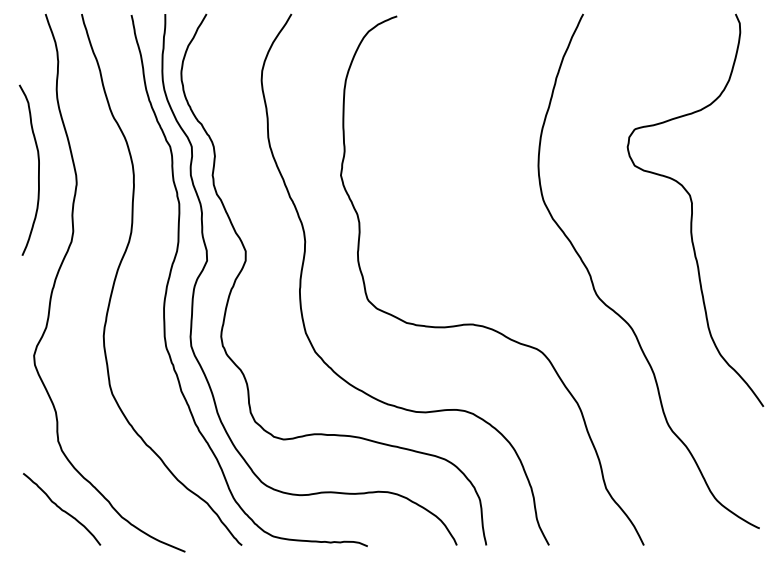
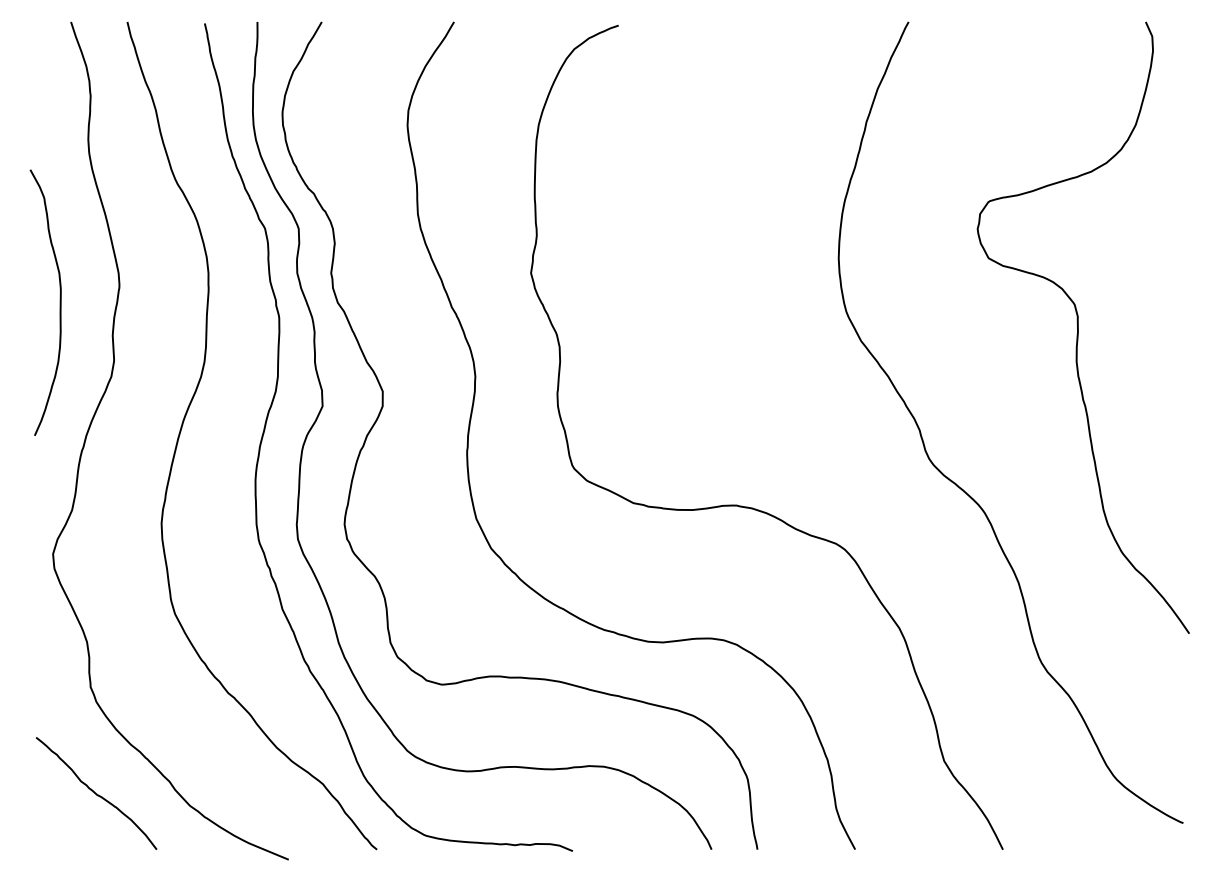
curve: (38, 169) -> (59, 301), moved

